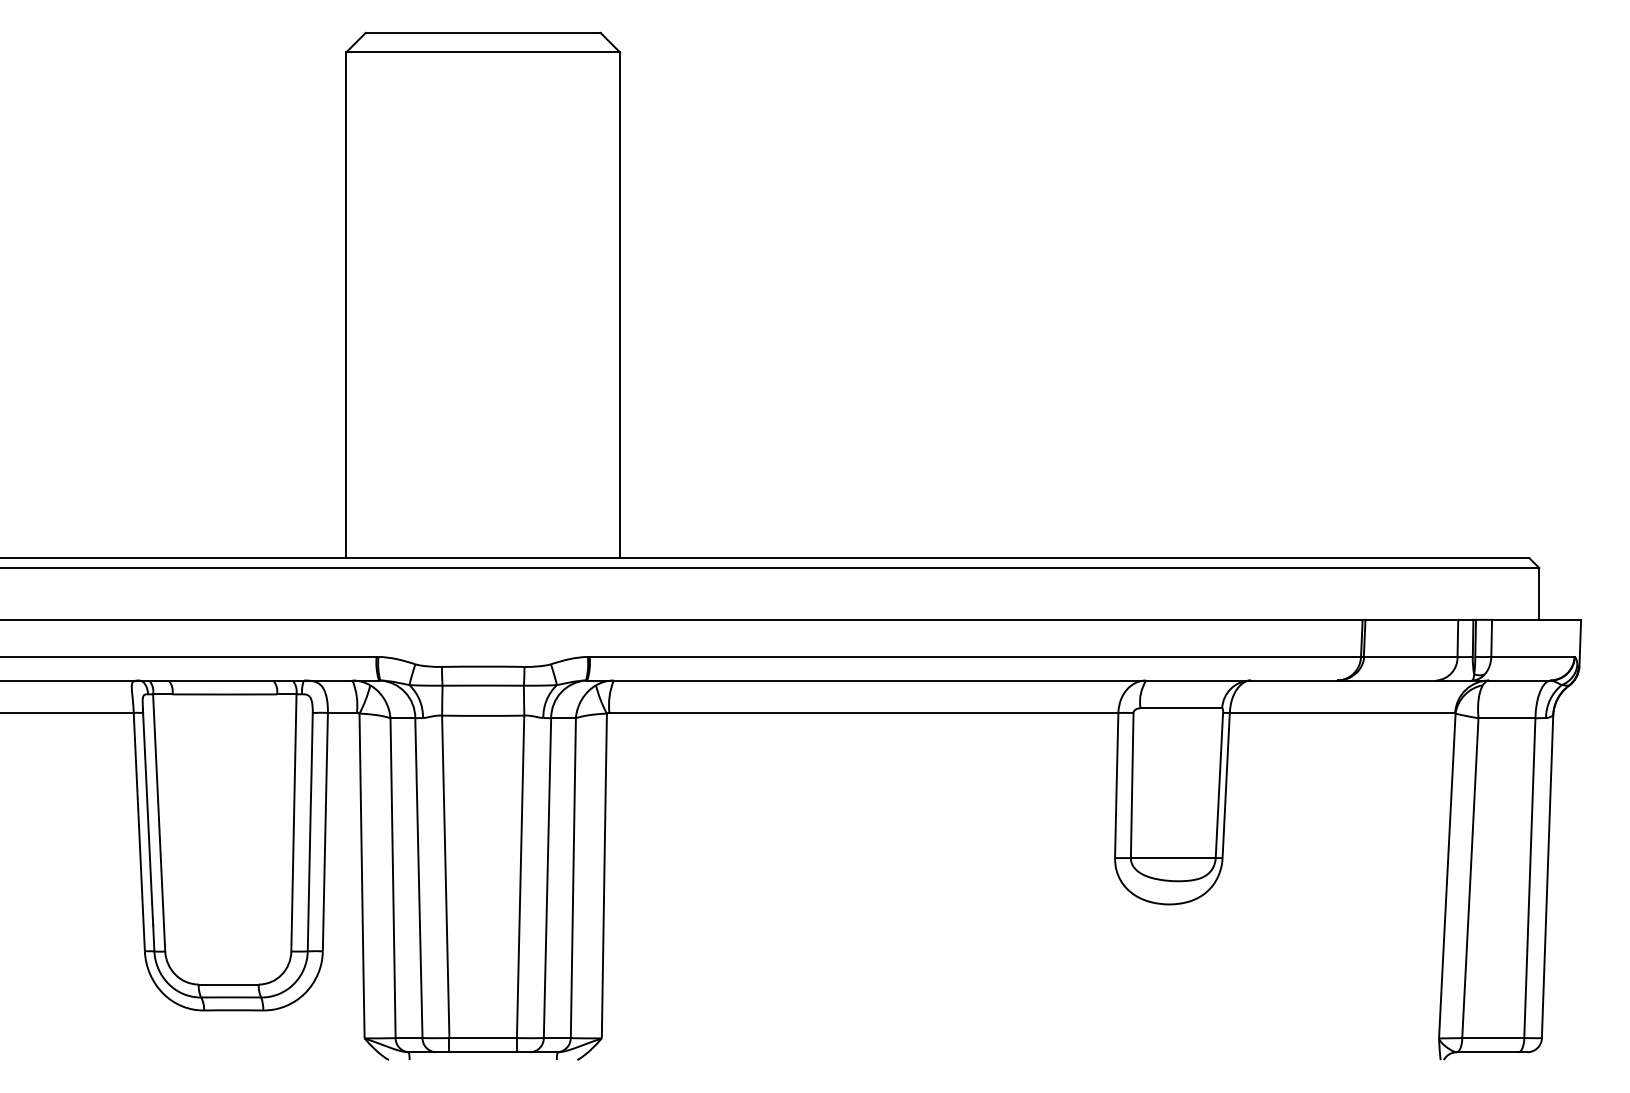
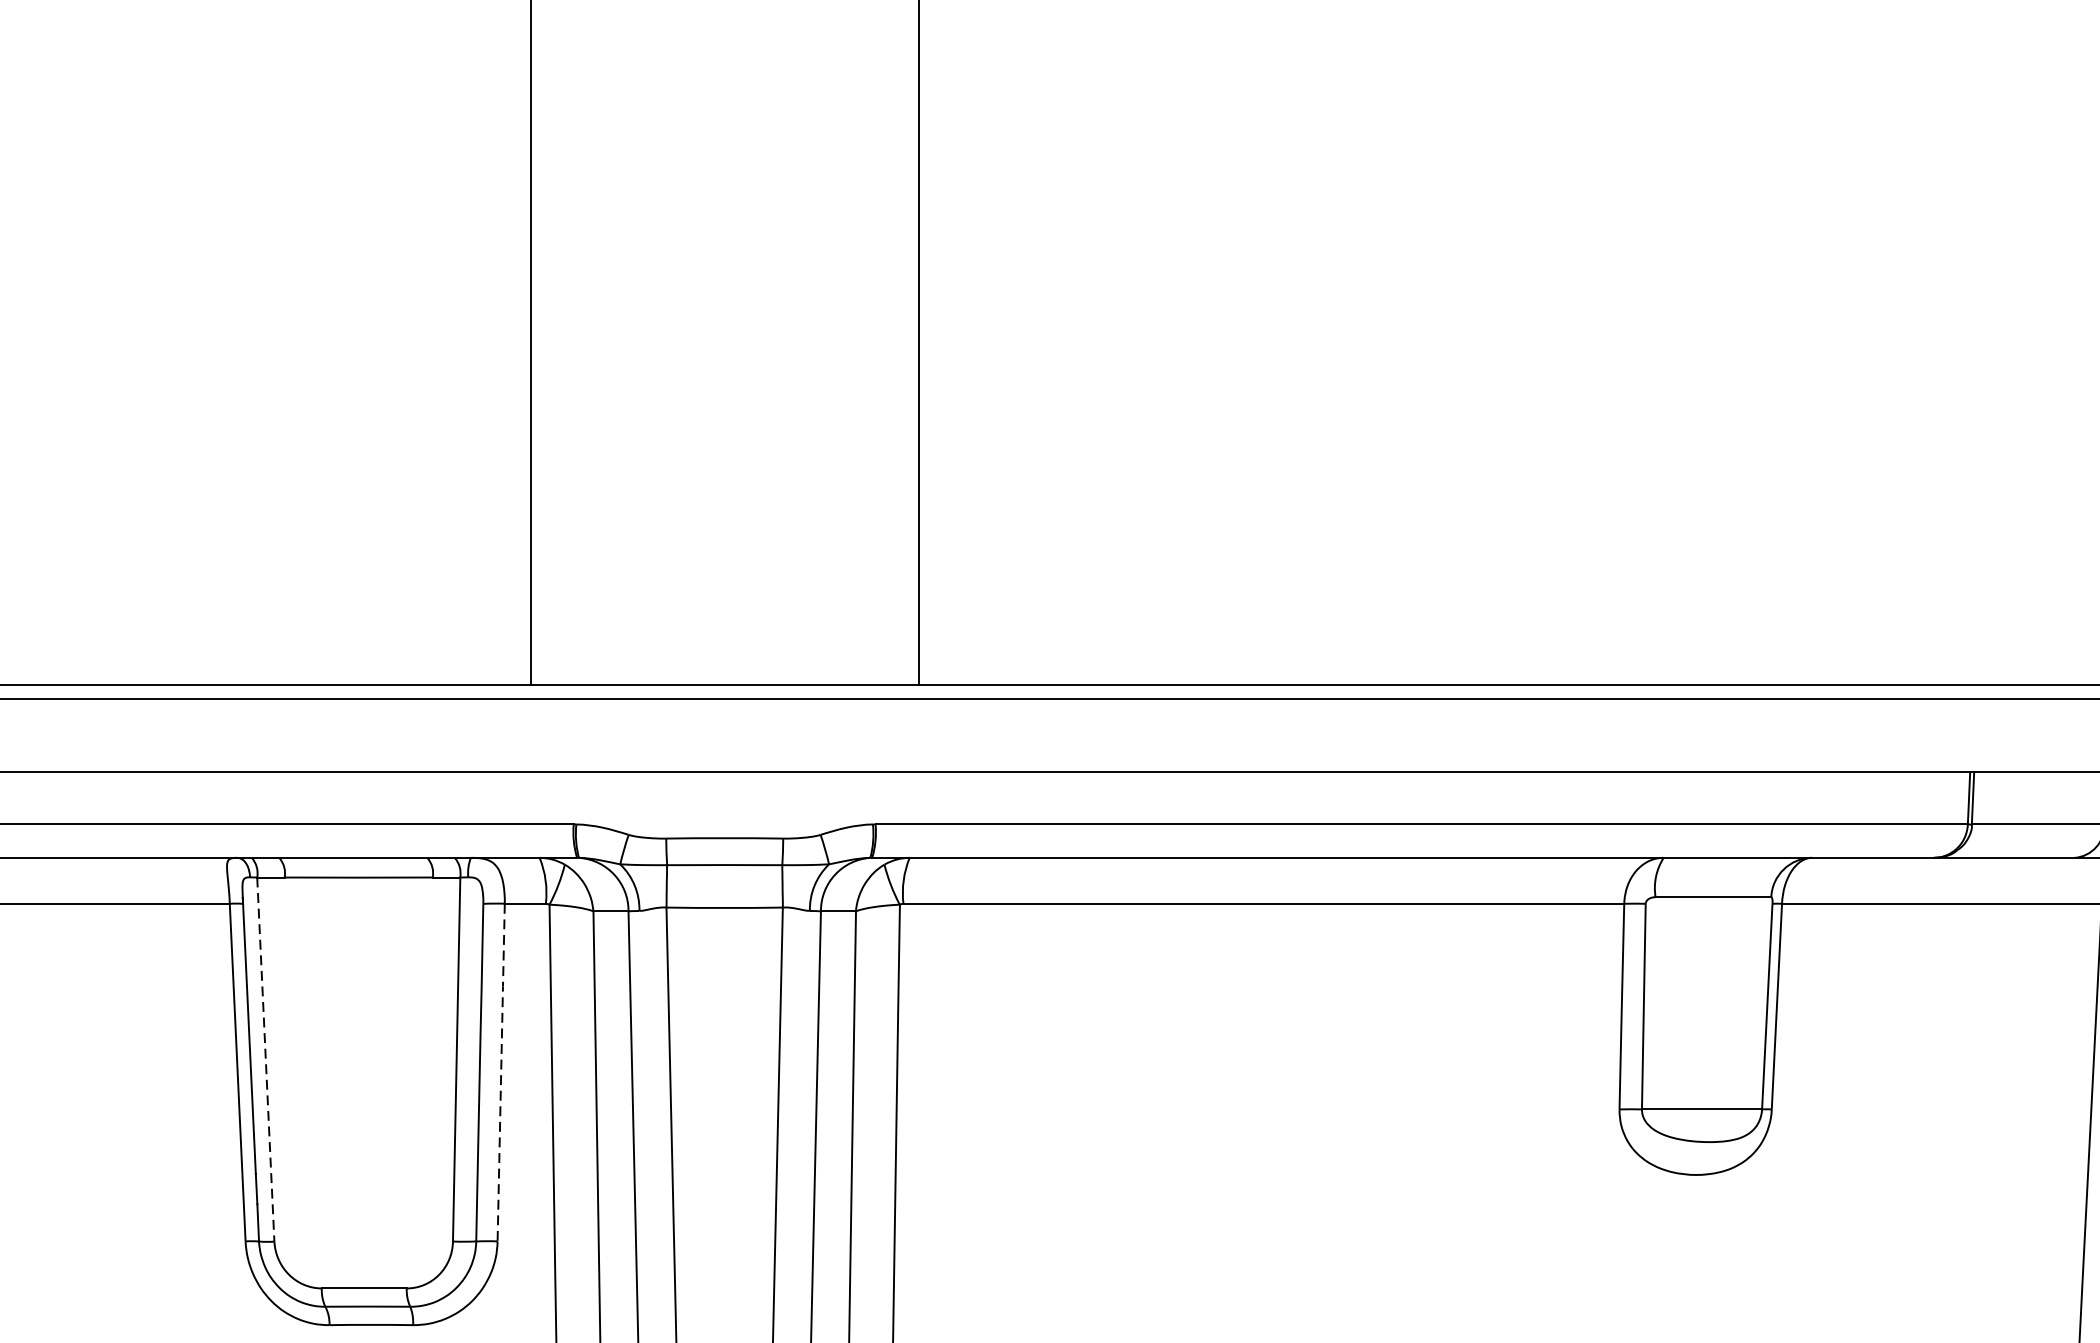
line: (159, 822) -> (266, 1058), solid -> dashed
line: (325, 832) -> (501, 1073), solid -> dashed

